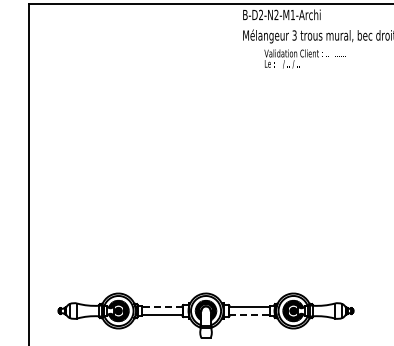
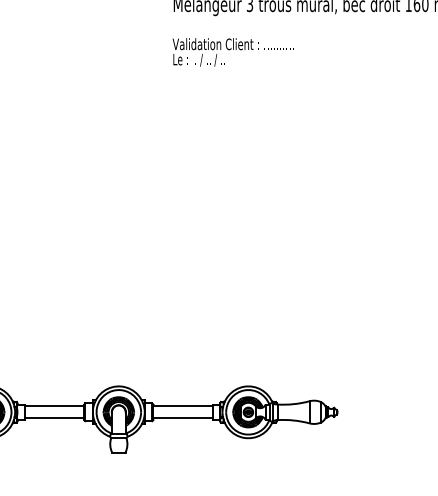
text: (304, 58) -> (232, 51), moved
line: (162, 306) -> (54, 405), dashed -> solid
line: (250, 315) -> (184, 418), dashed -> solid

